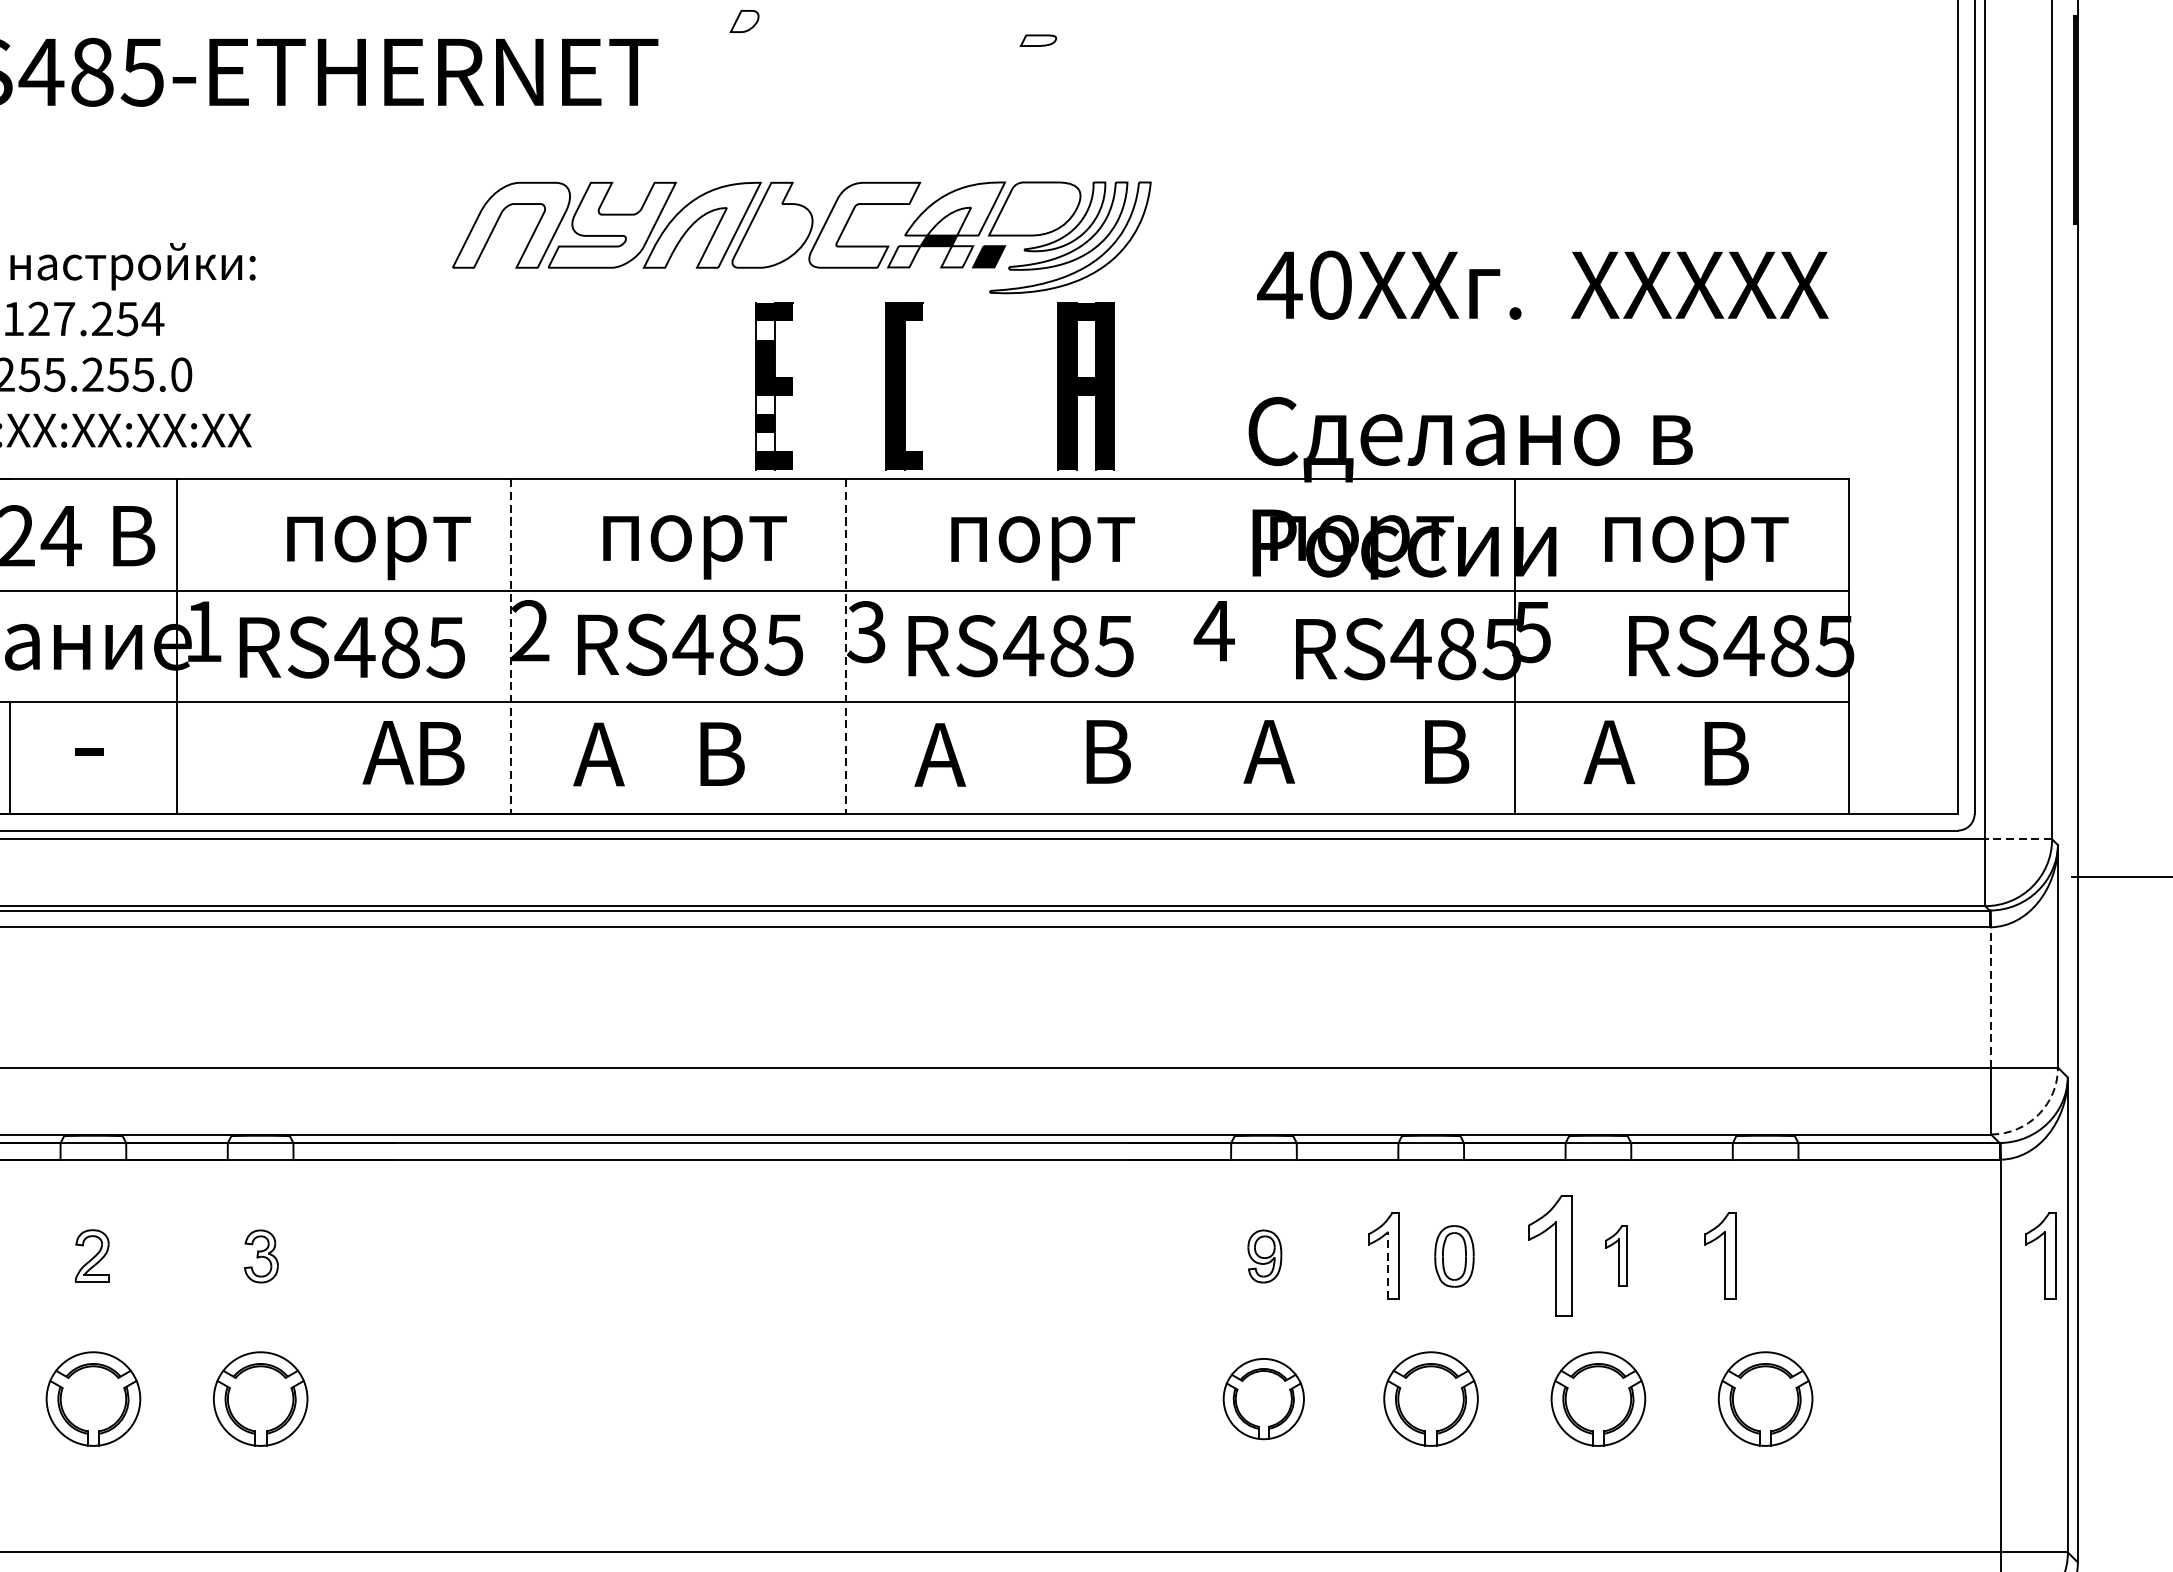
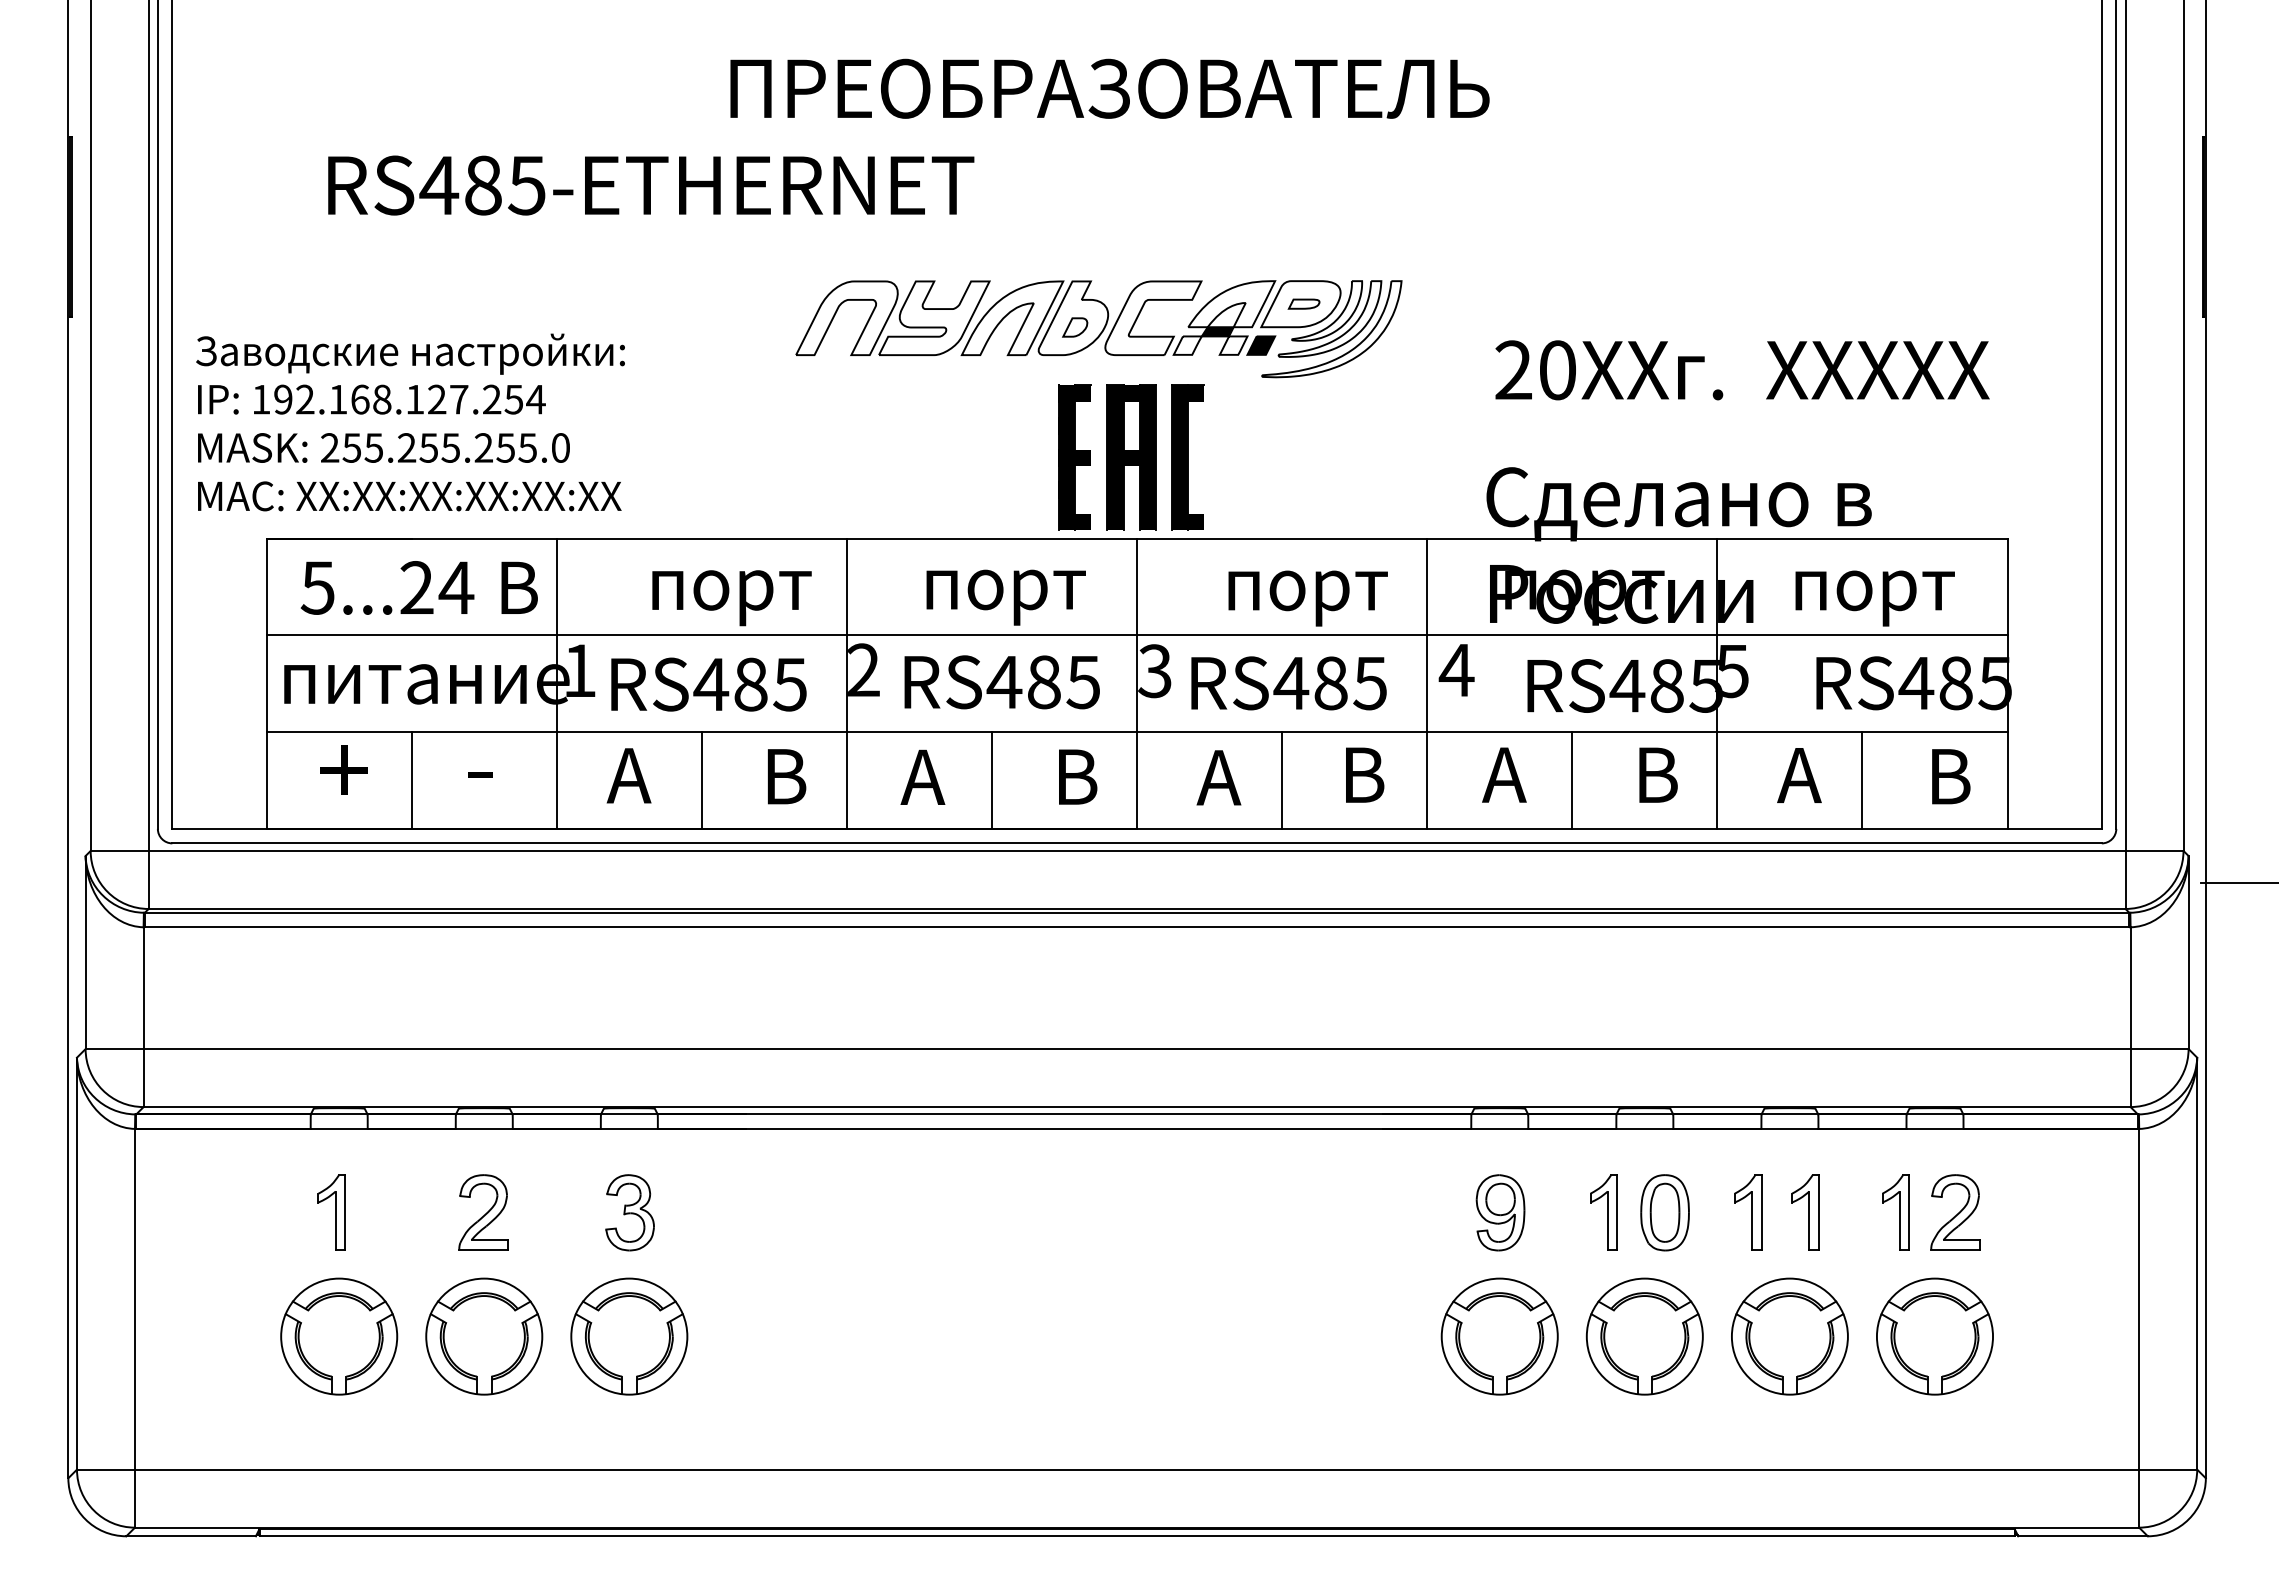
part: (744, 21) -> (1075, 327), moved
part: (1037, 39) -> (1303, 303), moved
text: (1279, 284) -> (1513, 369), 40 -> 20
fill: (765, 330) -> (1067, 409), added
part: (1086, 385) -> (1131, 457), moved
fill: (765, 404) -> (1067, 473), added
fill: (765, 442) -> (1067, 506), added
line: (1180, 646) -> (1427, 683), added
line: (510, 647) -> (846, 684), dashed -> solid
line: (846, 647) -> (1137, 684), dashed -> solid
text: (387, 752) -> (628, 775), moved
text: (723, 753) -> (1078, 776), moved
text: (1727, 753) -> (1951, 776), moved
line: (343, 758) -> (701, 780), added
line: (679, 758) -> (992, 780), added
line: (1013, 758) -> (1282, 780), added
line: (1347, 758) -> (1572, 780), added
line: (1682, 758) -> (1862, 780), added
line: (2018, 838) -> (2154, 850), dashed -> solid
line: (1991, 997) -> (2130, 988), dashed -> solid
arc: (2038, 1115) -> (2171, 1090), dashed -> solid
part: (92, 1256) -> (483, 1212), size x1.67
part: (260, 1256) -> (629, 1212), size x1.67
part: (1264, 1256) -> (1500, 1212), size x1.67
part: (1453, 1256) -> (1664, 1212), size x1.43
part: (1550, 1256) -> (1748, 1212), size x0.71
part: (1616, 1256) -> (1805, 1212), size x1.43
part: (1789, 1256) -> (1955, 1212), added
part: (2040, 1256) -> (2173, 1212), removed
line: (1388, 1265) -> (1607, 1220), dashed -> solid
part: (93, 1398) -> (484, 1336), size x1.43
part: (260, 1398) -> (629, 1336), size x1.43
part: (1263, 1398) -> (1499, 1336), size x1.67
part: (1430, 1398) -> (1644, 1336), size x1.43
part: (1597, 1398) -> (1789, 1336), size x1.43
part: (1765, 1398) -> (1934, 1336), size x1.43

